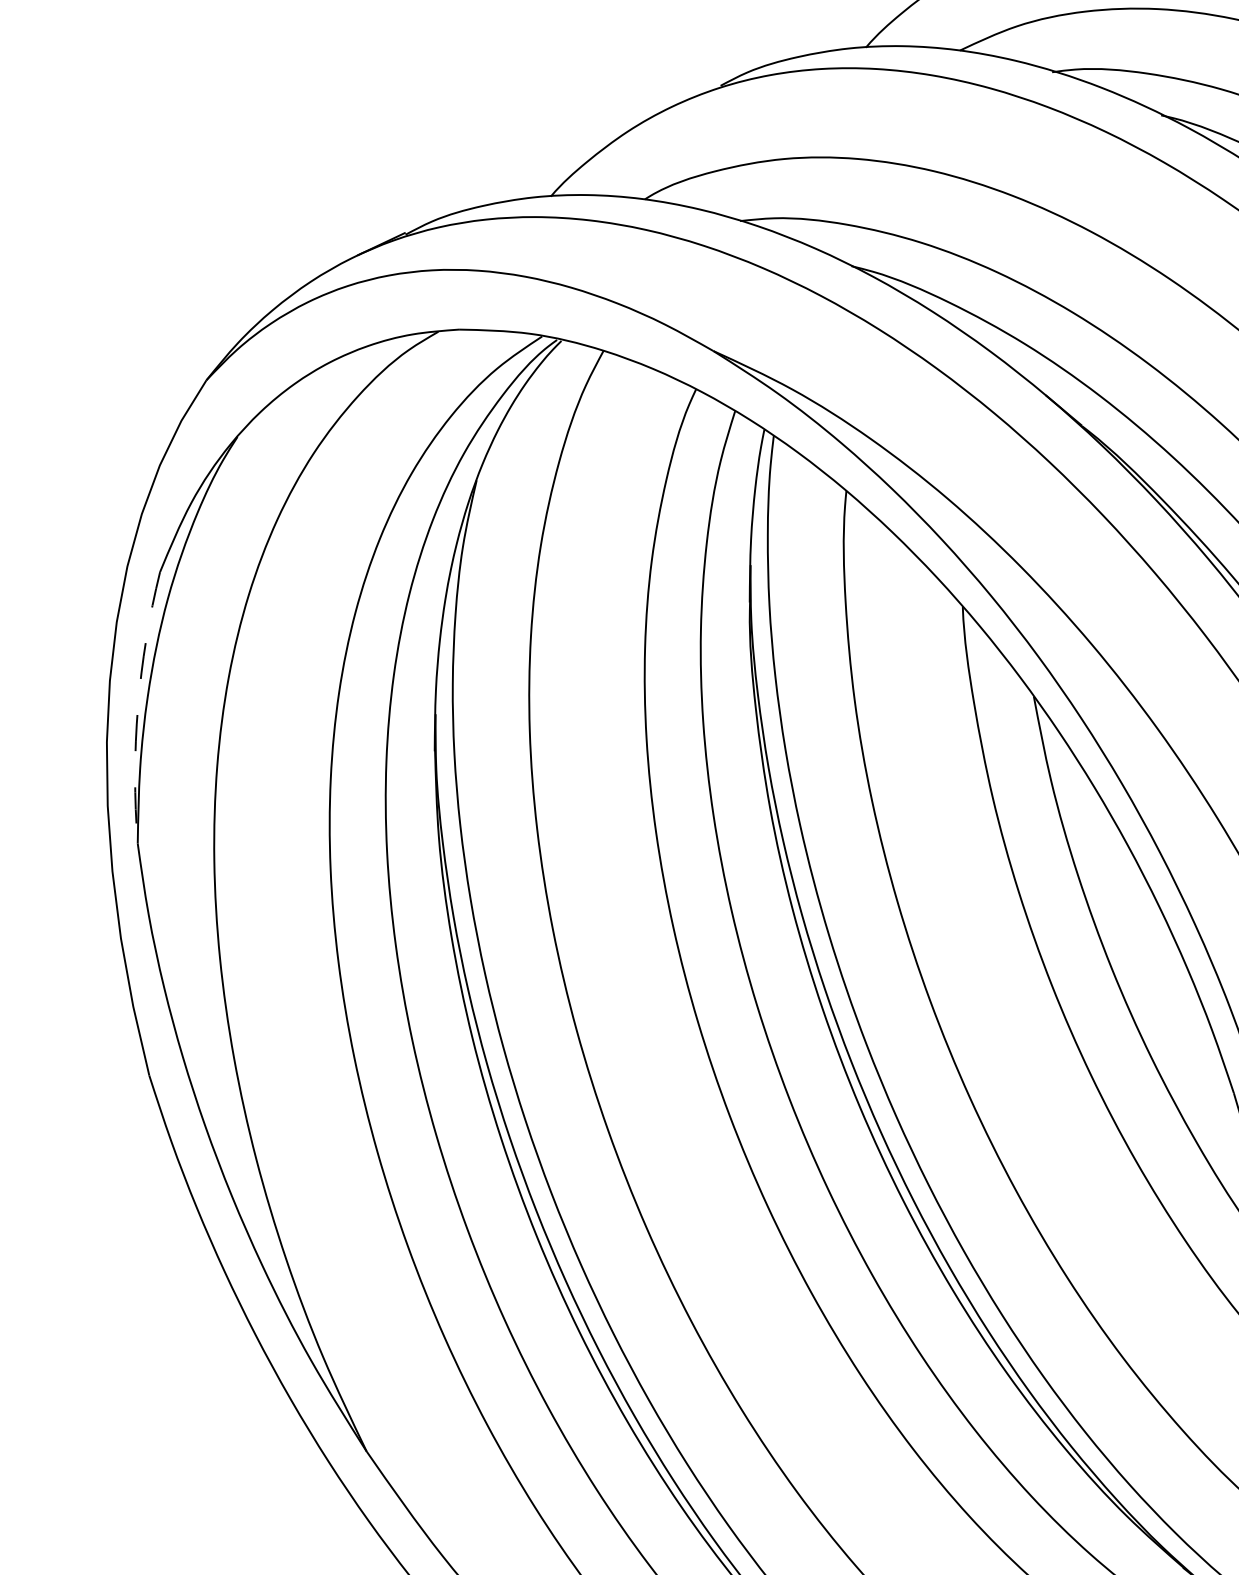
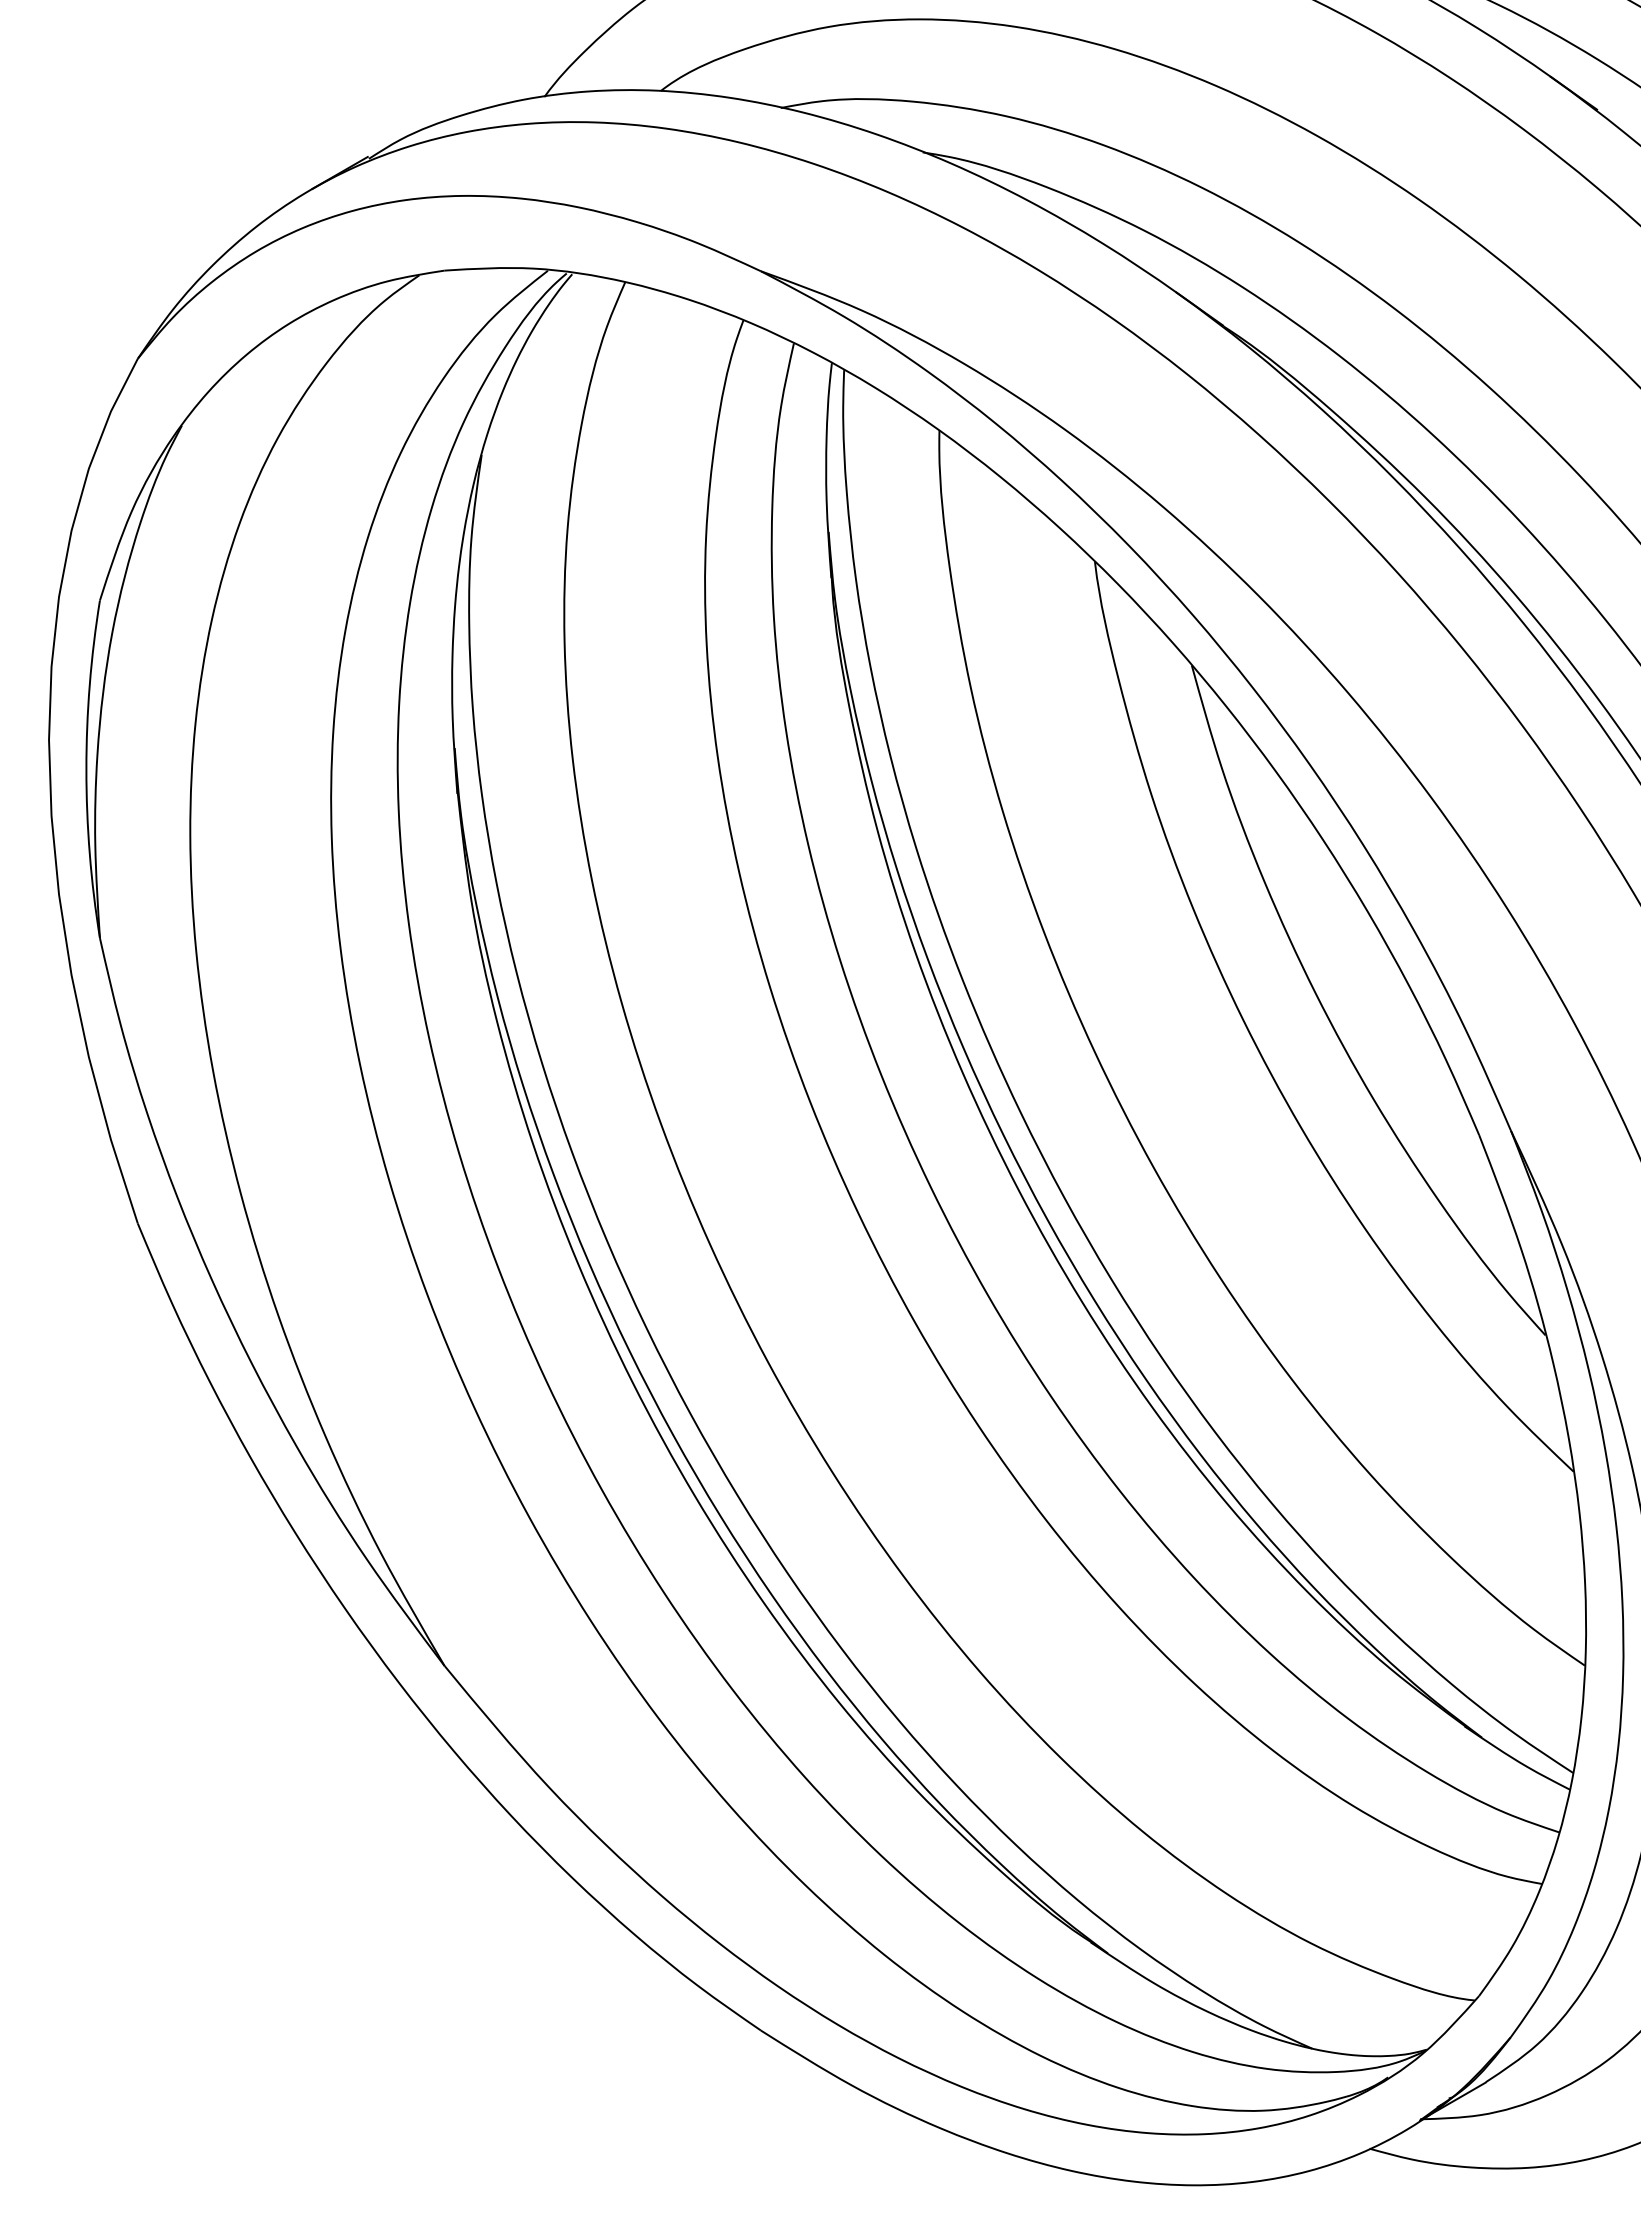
arc: (138, 707) -> (86, 769), dashed -> solid

